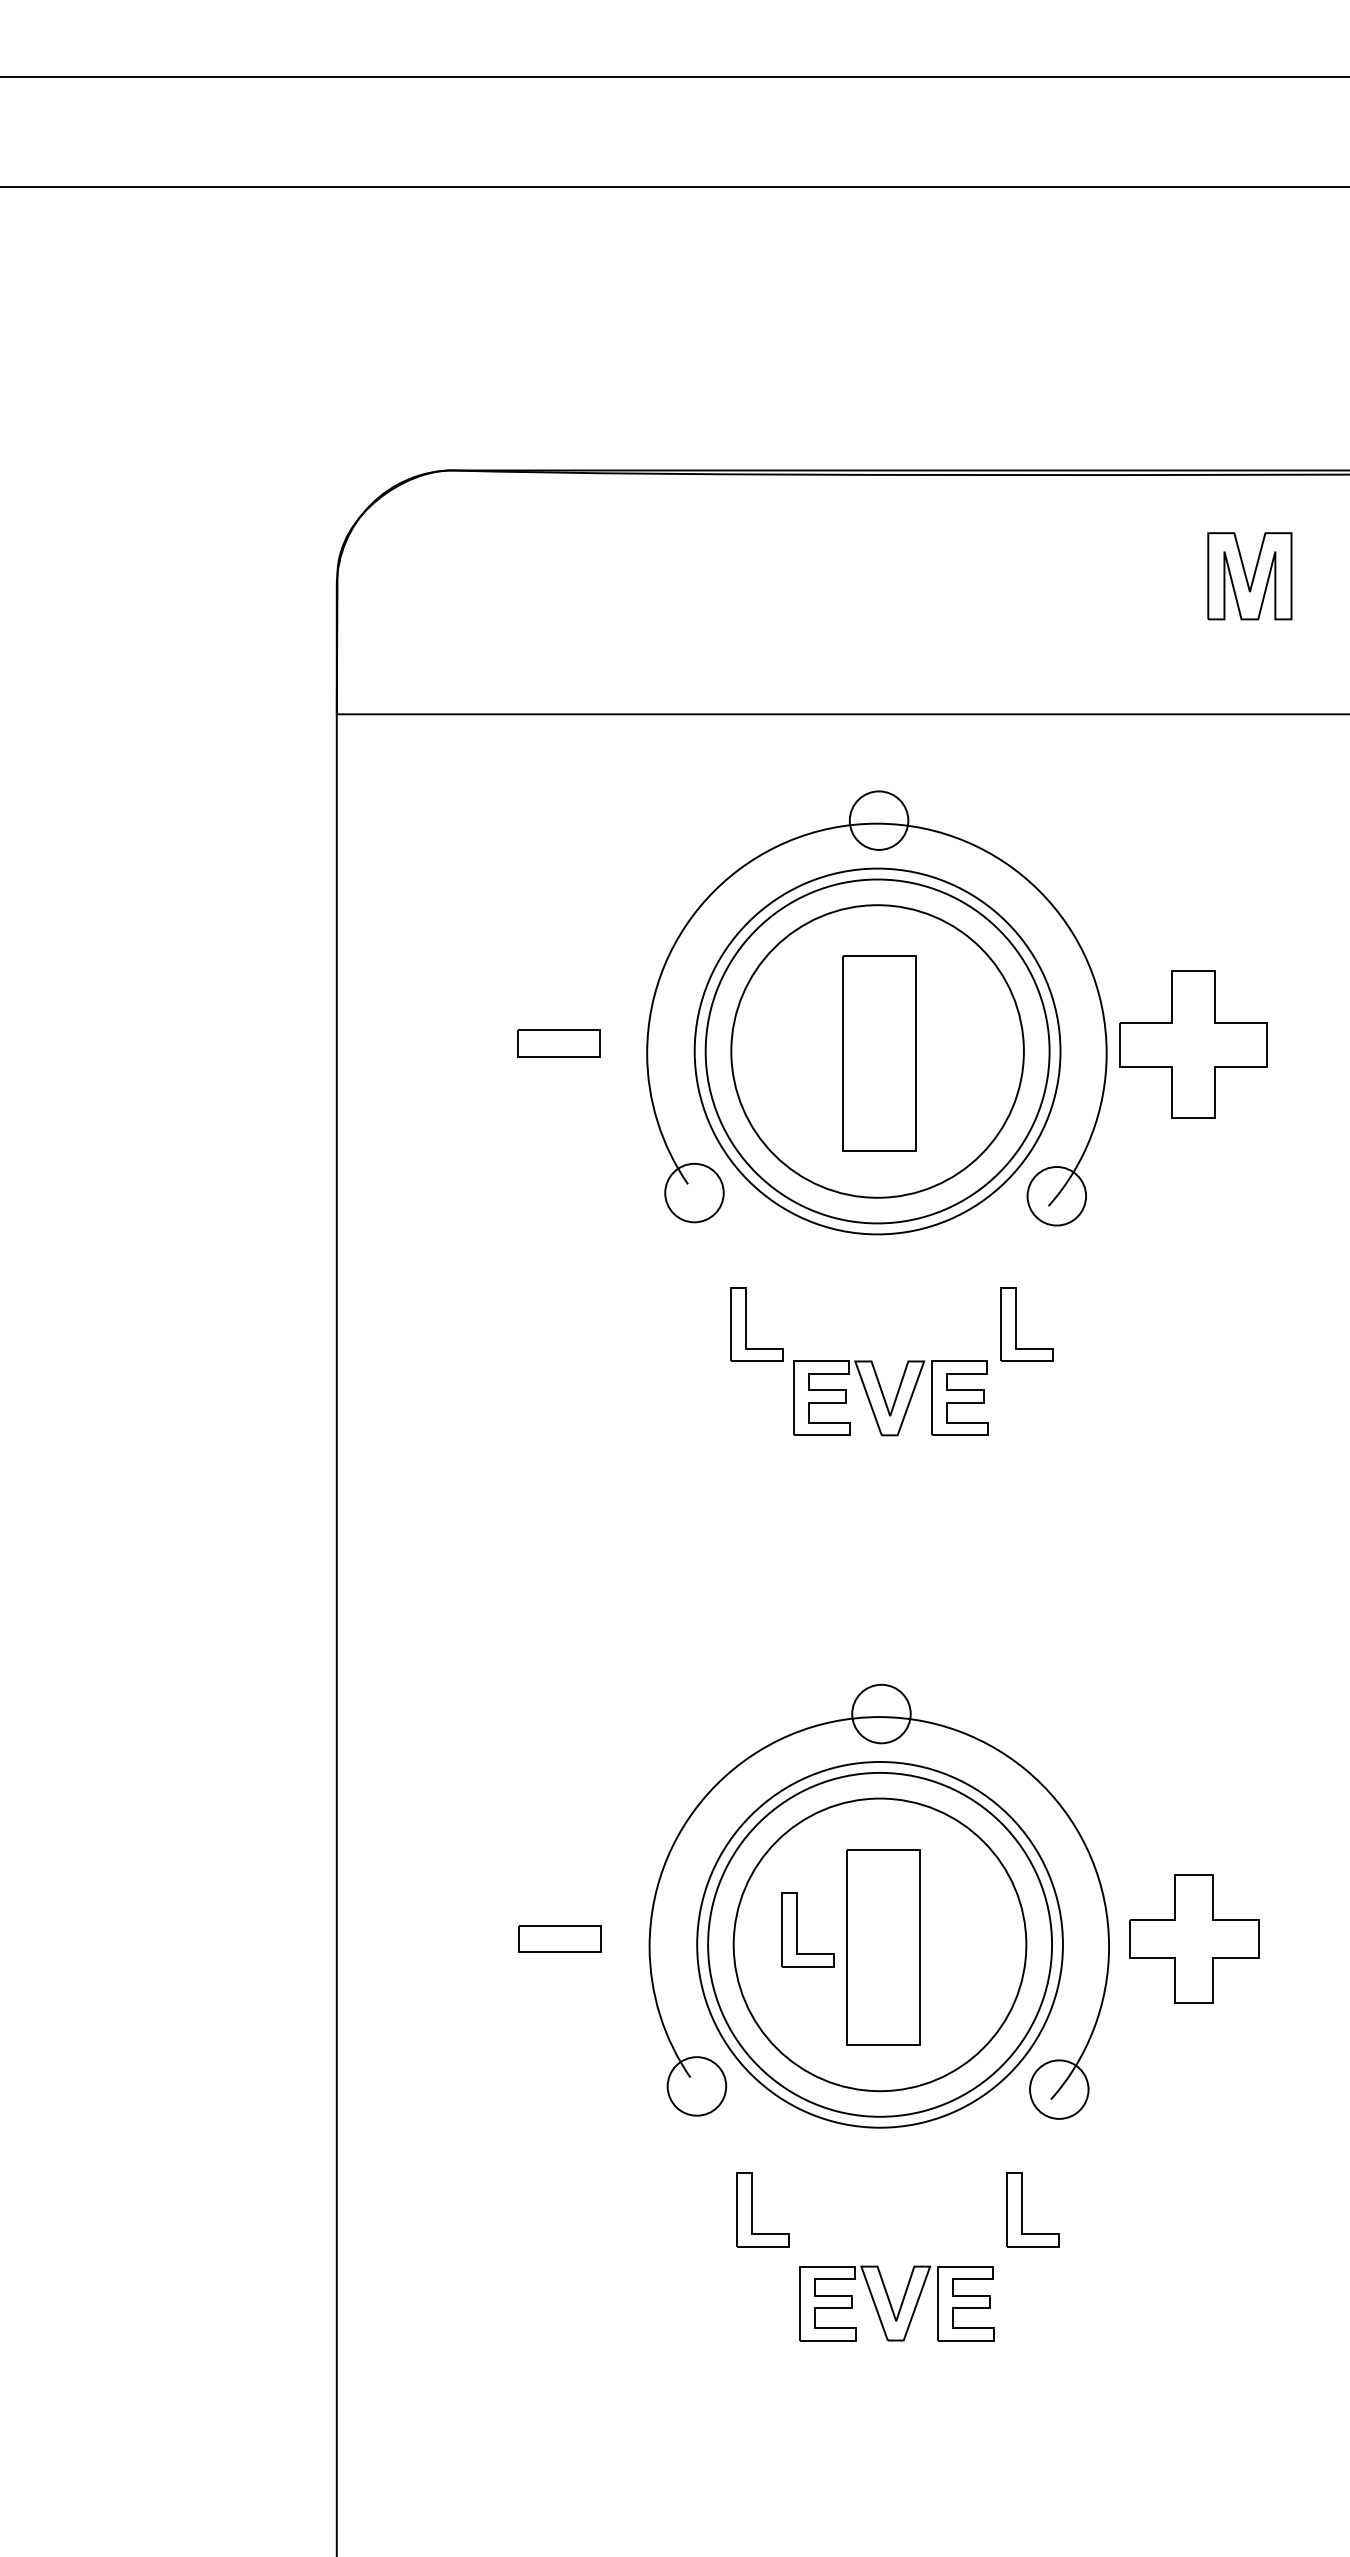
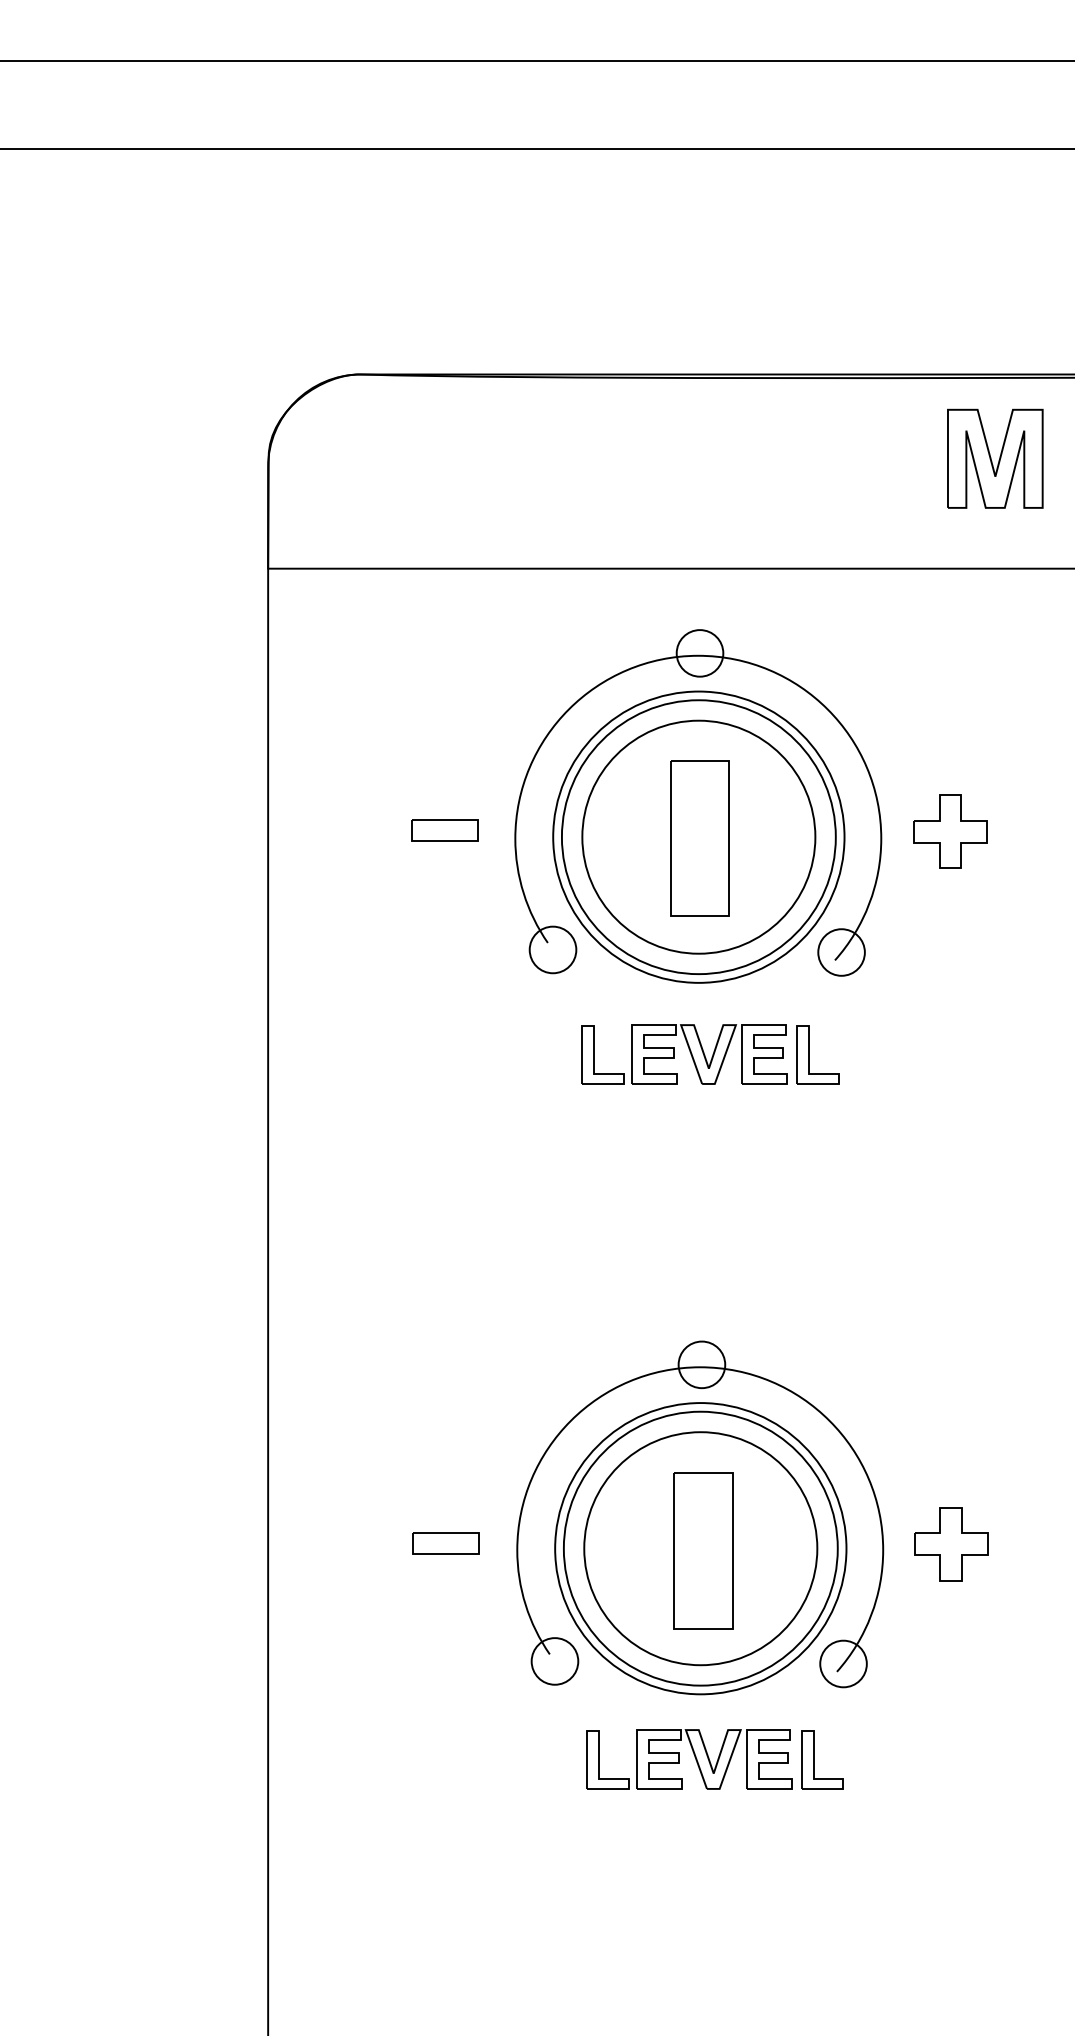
part: (1249, 575) -> (995, 458), size x1.43
part: (1193, 1044) -> (950, 831), size x0.62
part: (890, 1398) -> (709, 1054), moved
part: (797, 1929) -> (635, 1536), removed
part: (1193, 1938) -> (950, 1543), size x0.71
part: (896, 2303) -> (713, 1759), moved

